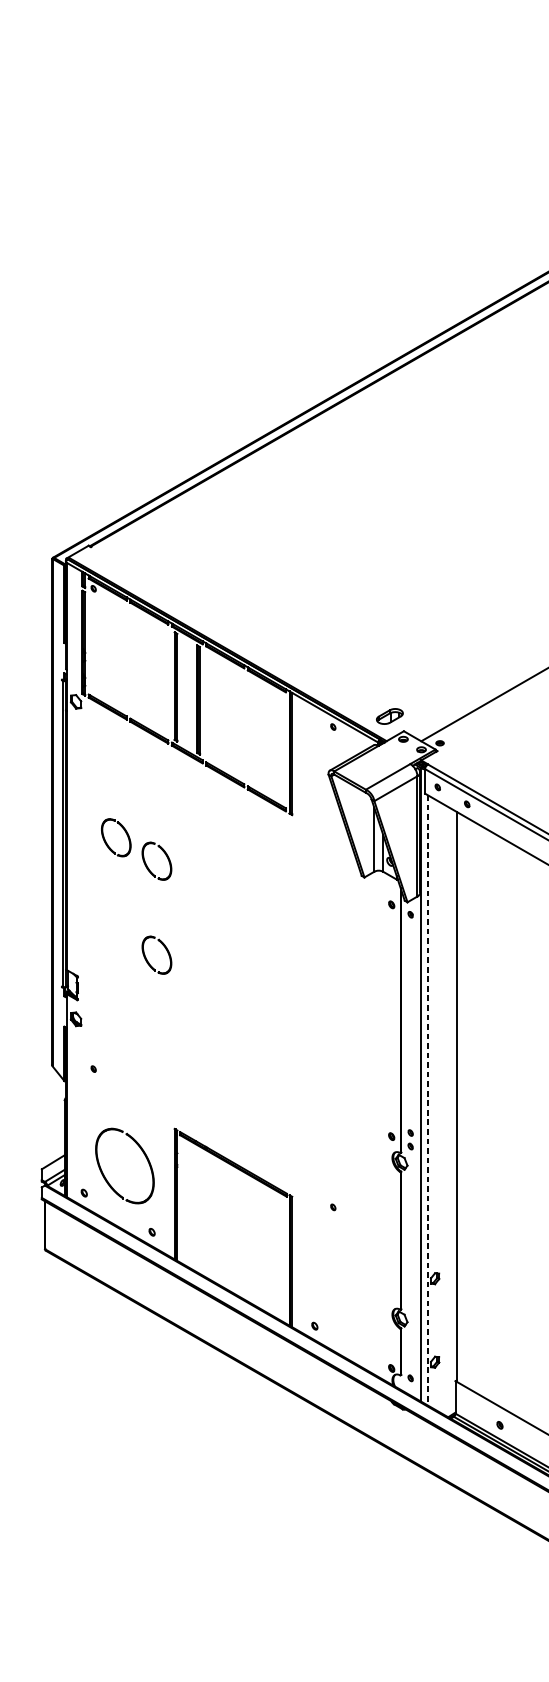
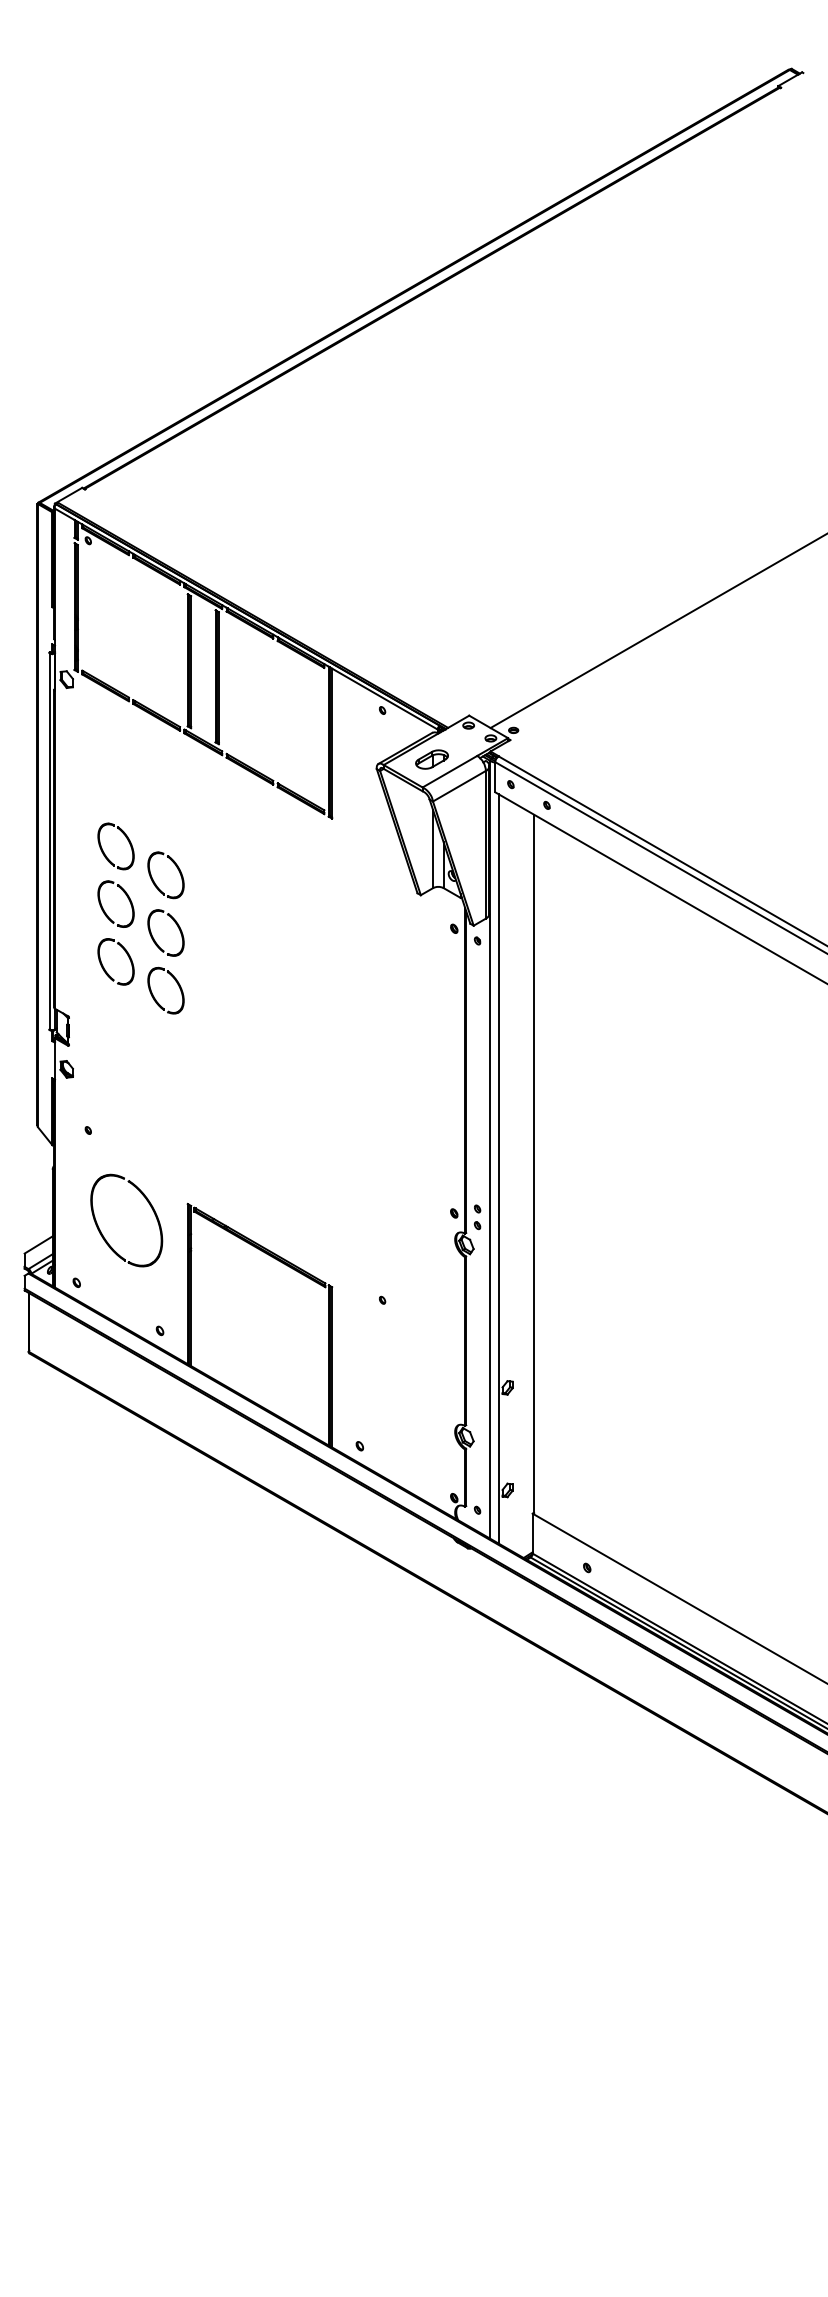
part: (389, 716) -> (431, 759), moved
part: (107, 890) -> (105, 911), added
part: (147, 912) -> (154, 938), added
part: (106, 936) -> (104, 967), added
line: (427, 1100) -> (498, 1168), dashed -> solid
part: (106, 1179) -> (104, 1236), moved

